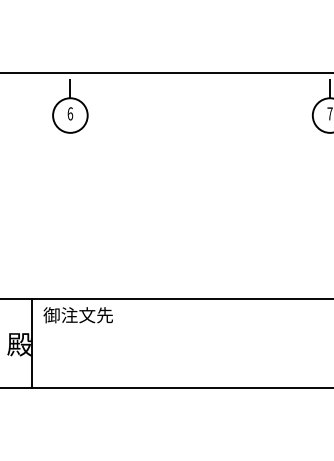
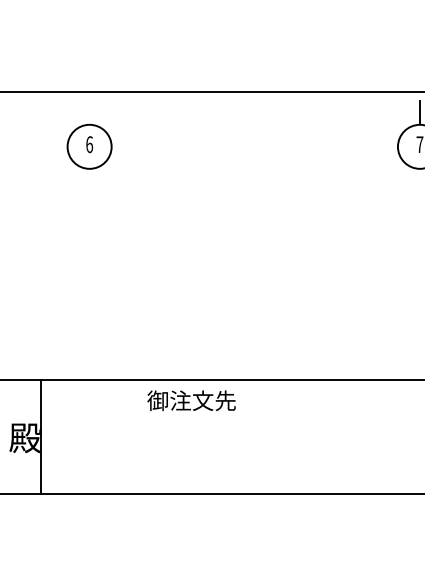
line: (70, 88) -> (89, 112), removed
text: (78, 315) -> (191, 400), moved

